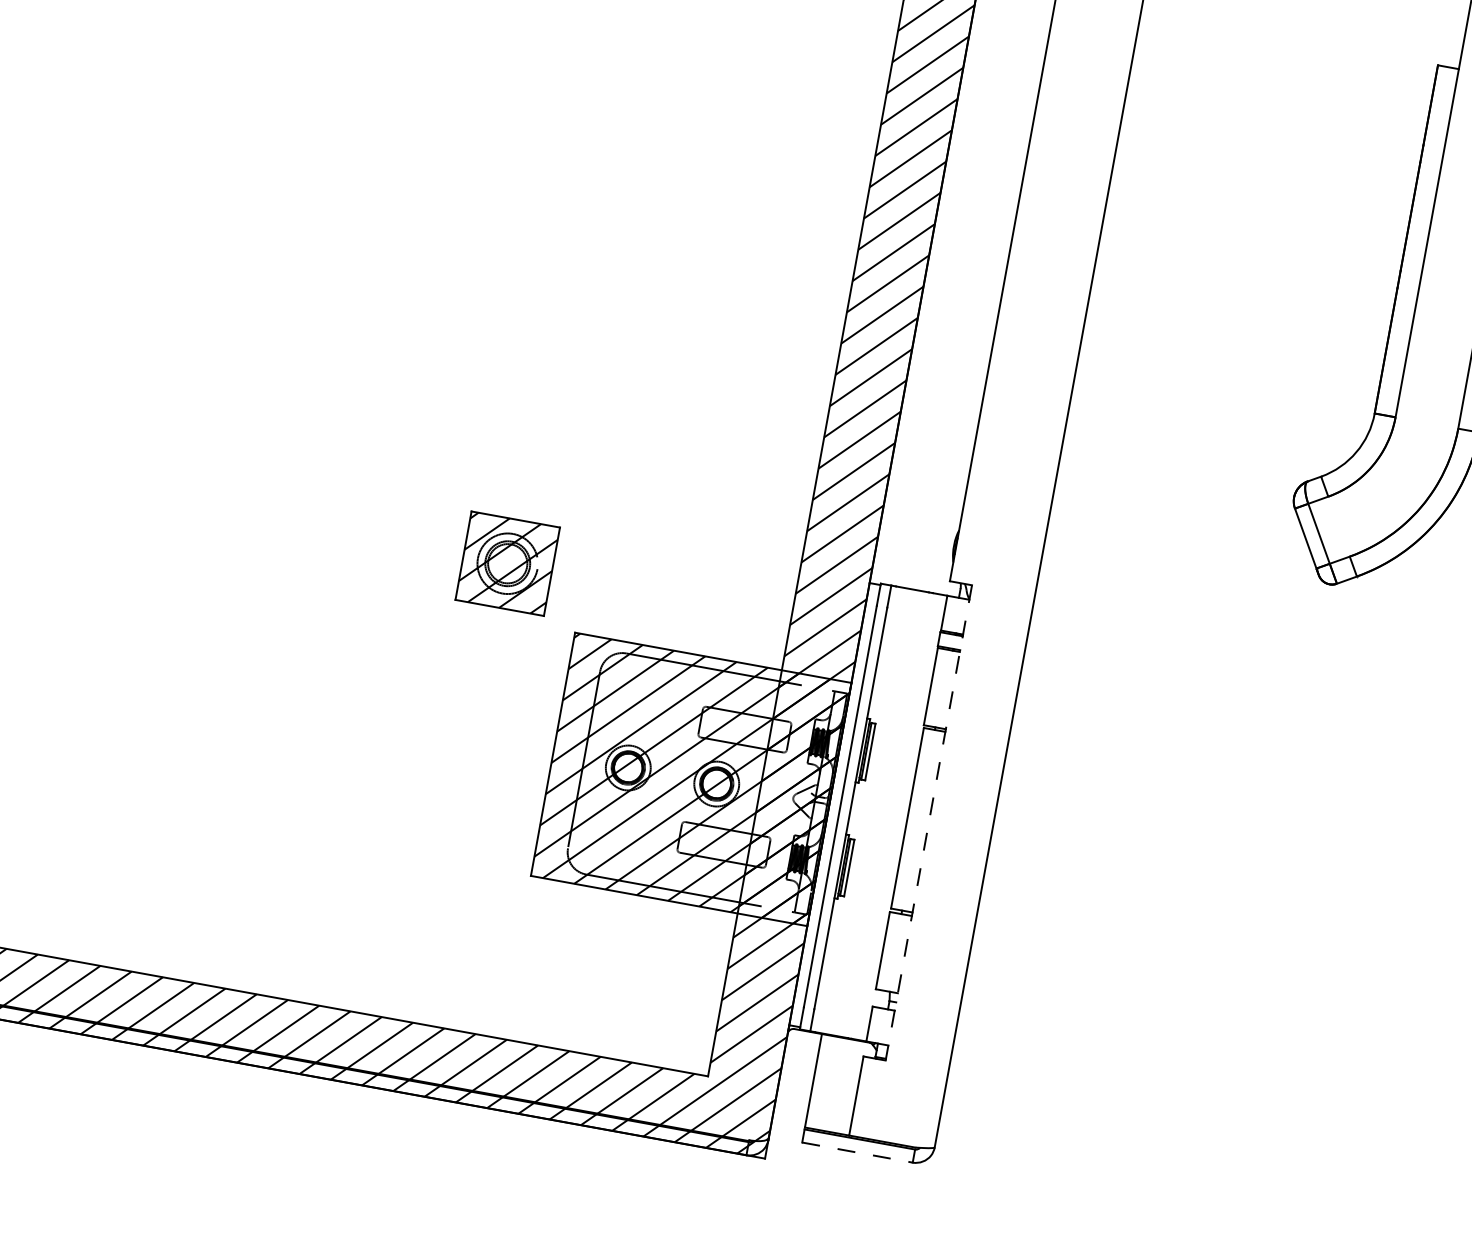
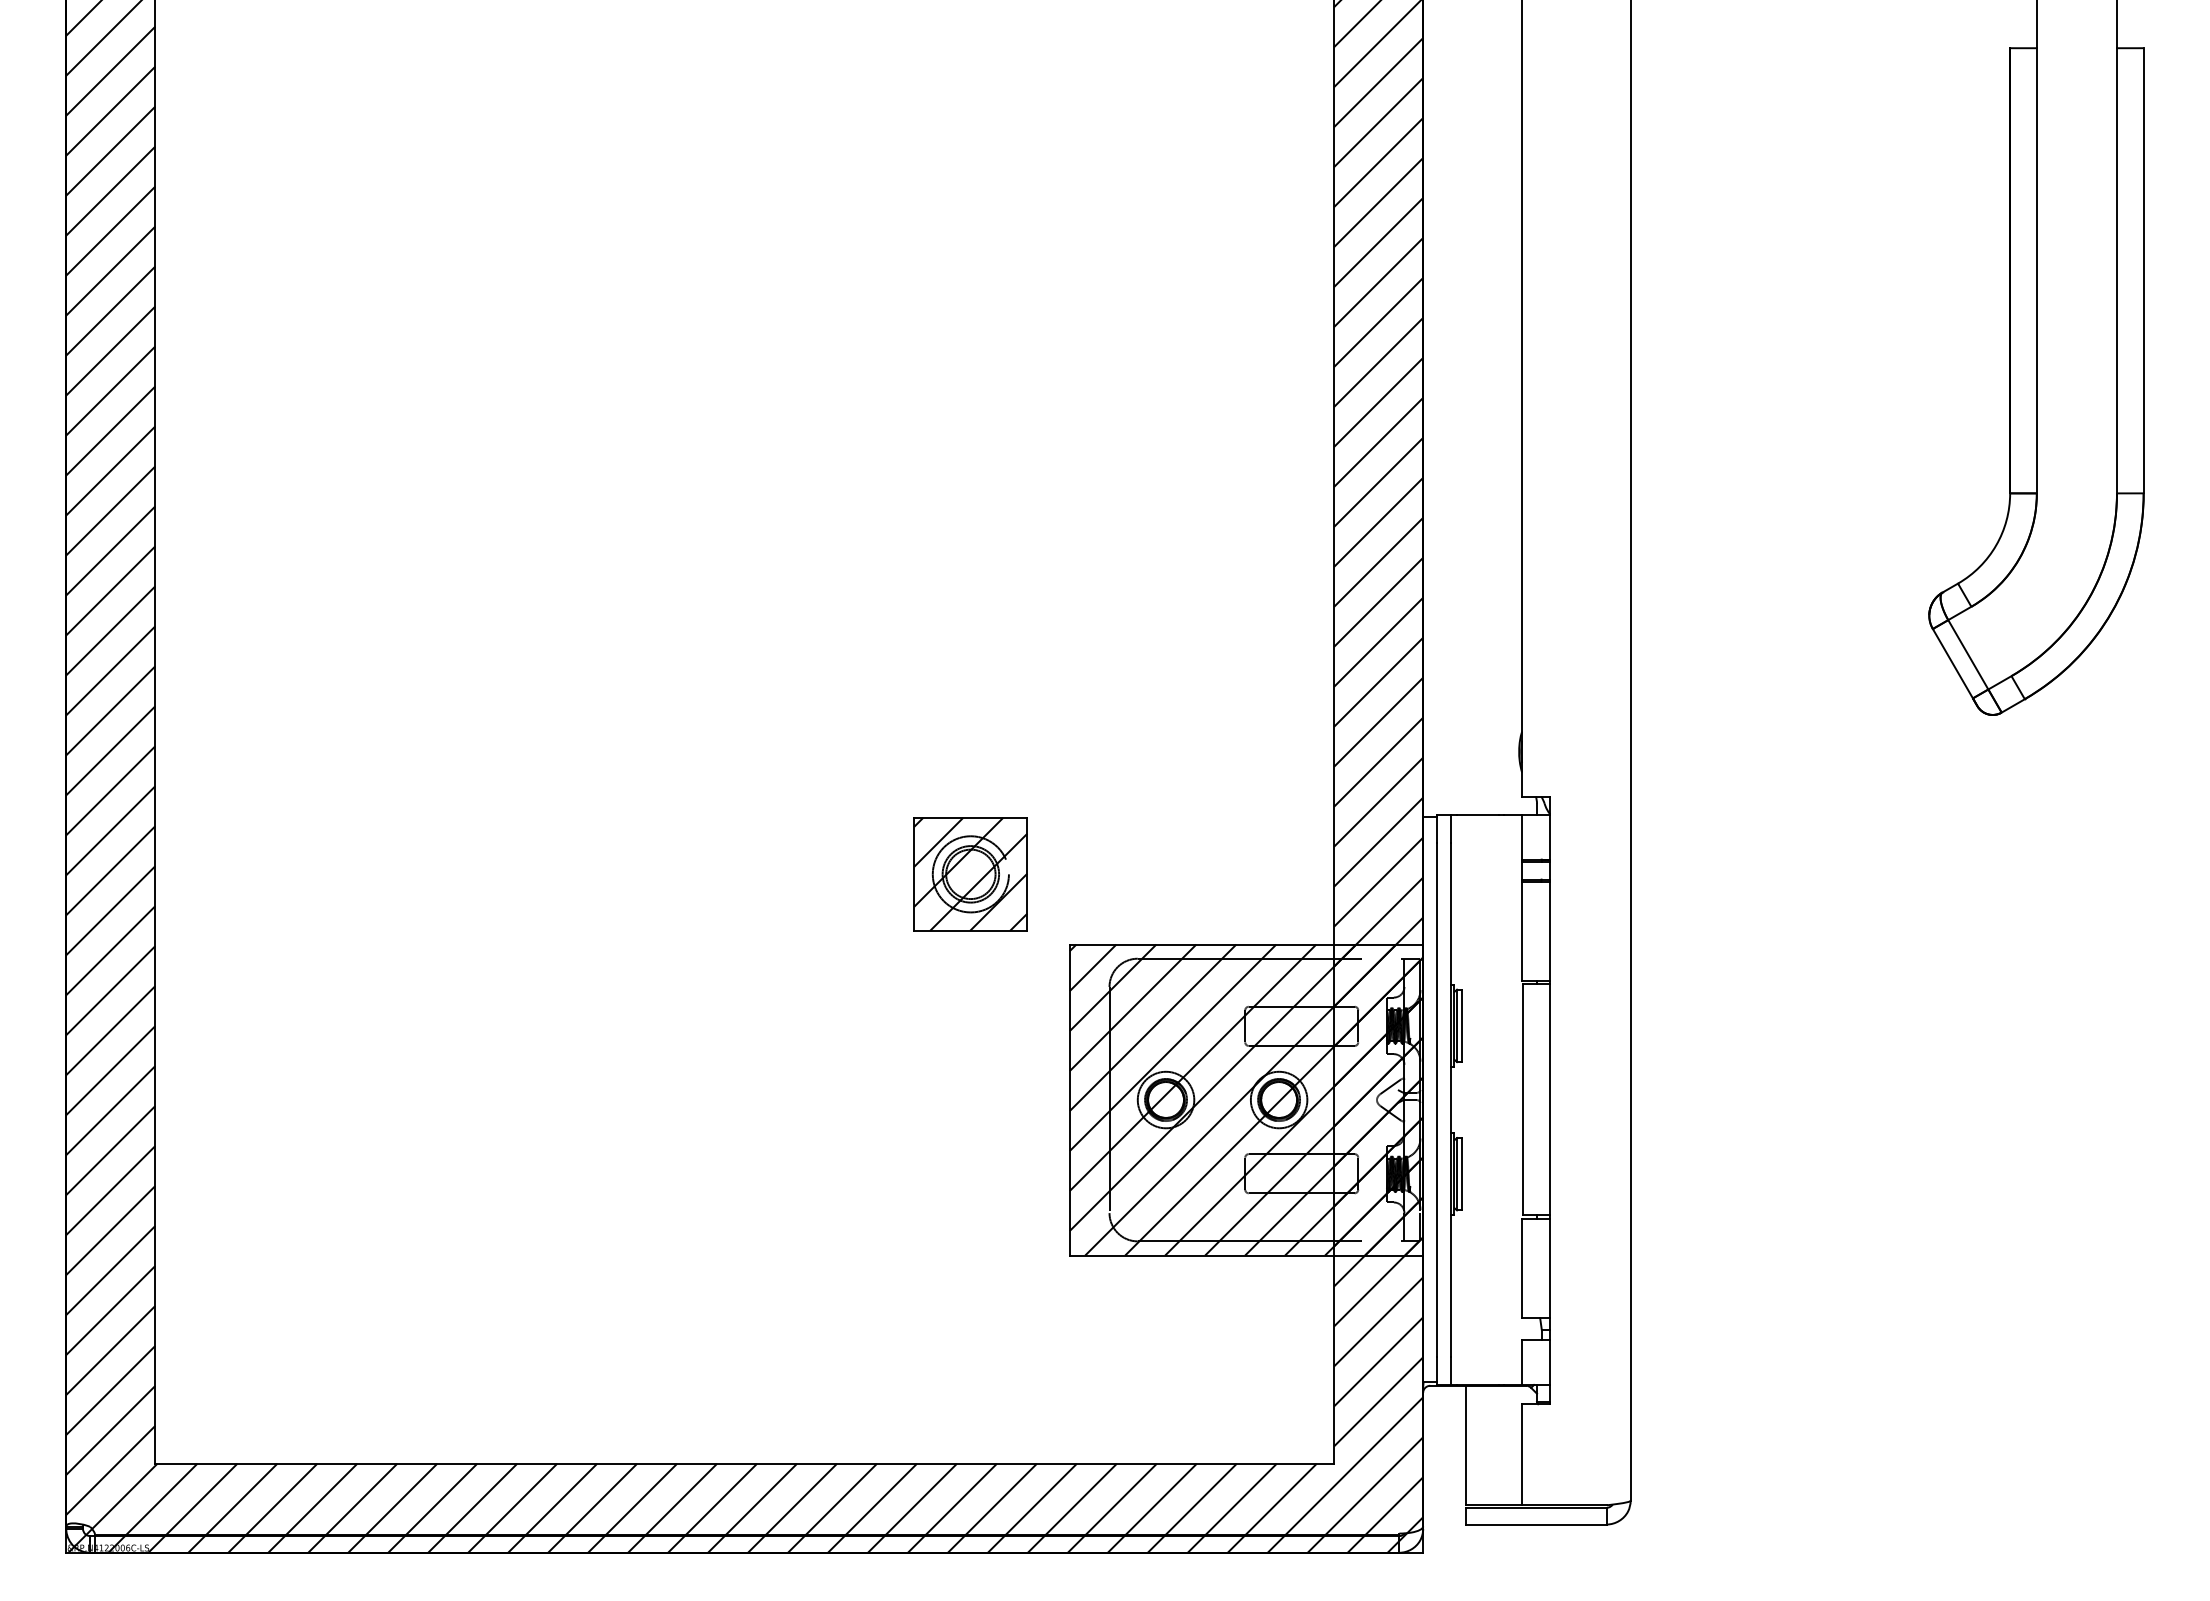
line: (928, 822) -> (1550, 1100), dashed -> solid
line: (857, 1152) -> (1536, 1524), dashed -> solid

